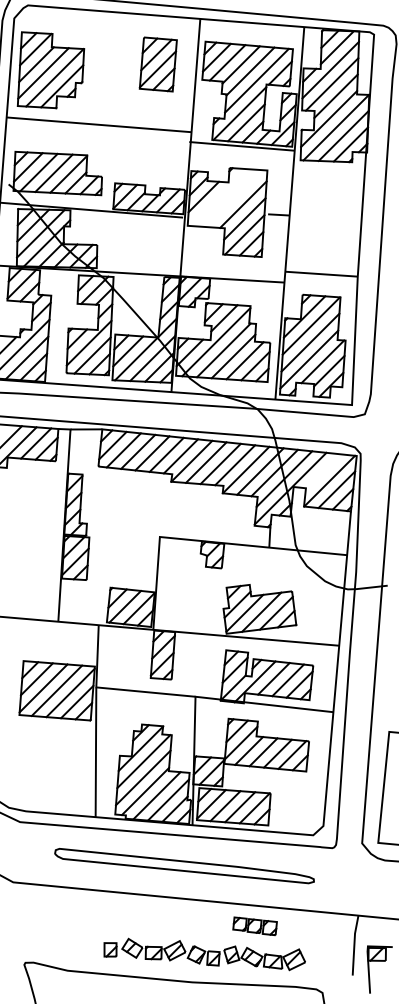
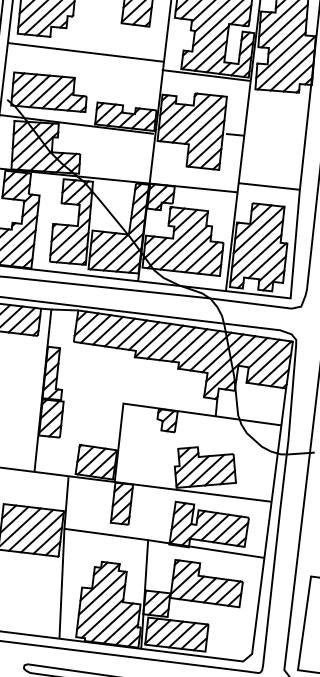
line: (218, 197) -> (184, 118), added
line: (233, 198) -> (197, 119), added
line: (322, 471) -> (263, 353), added

